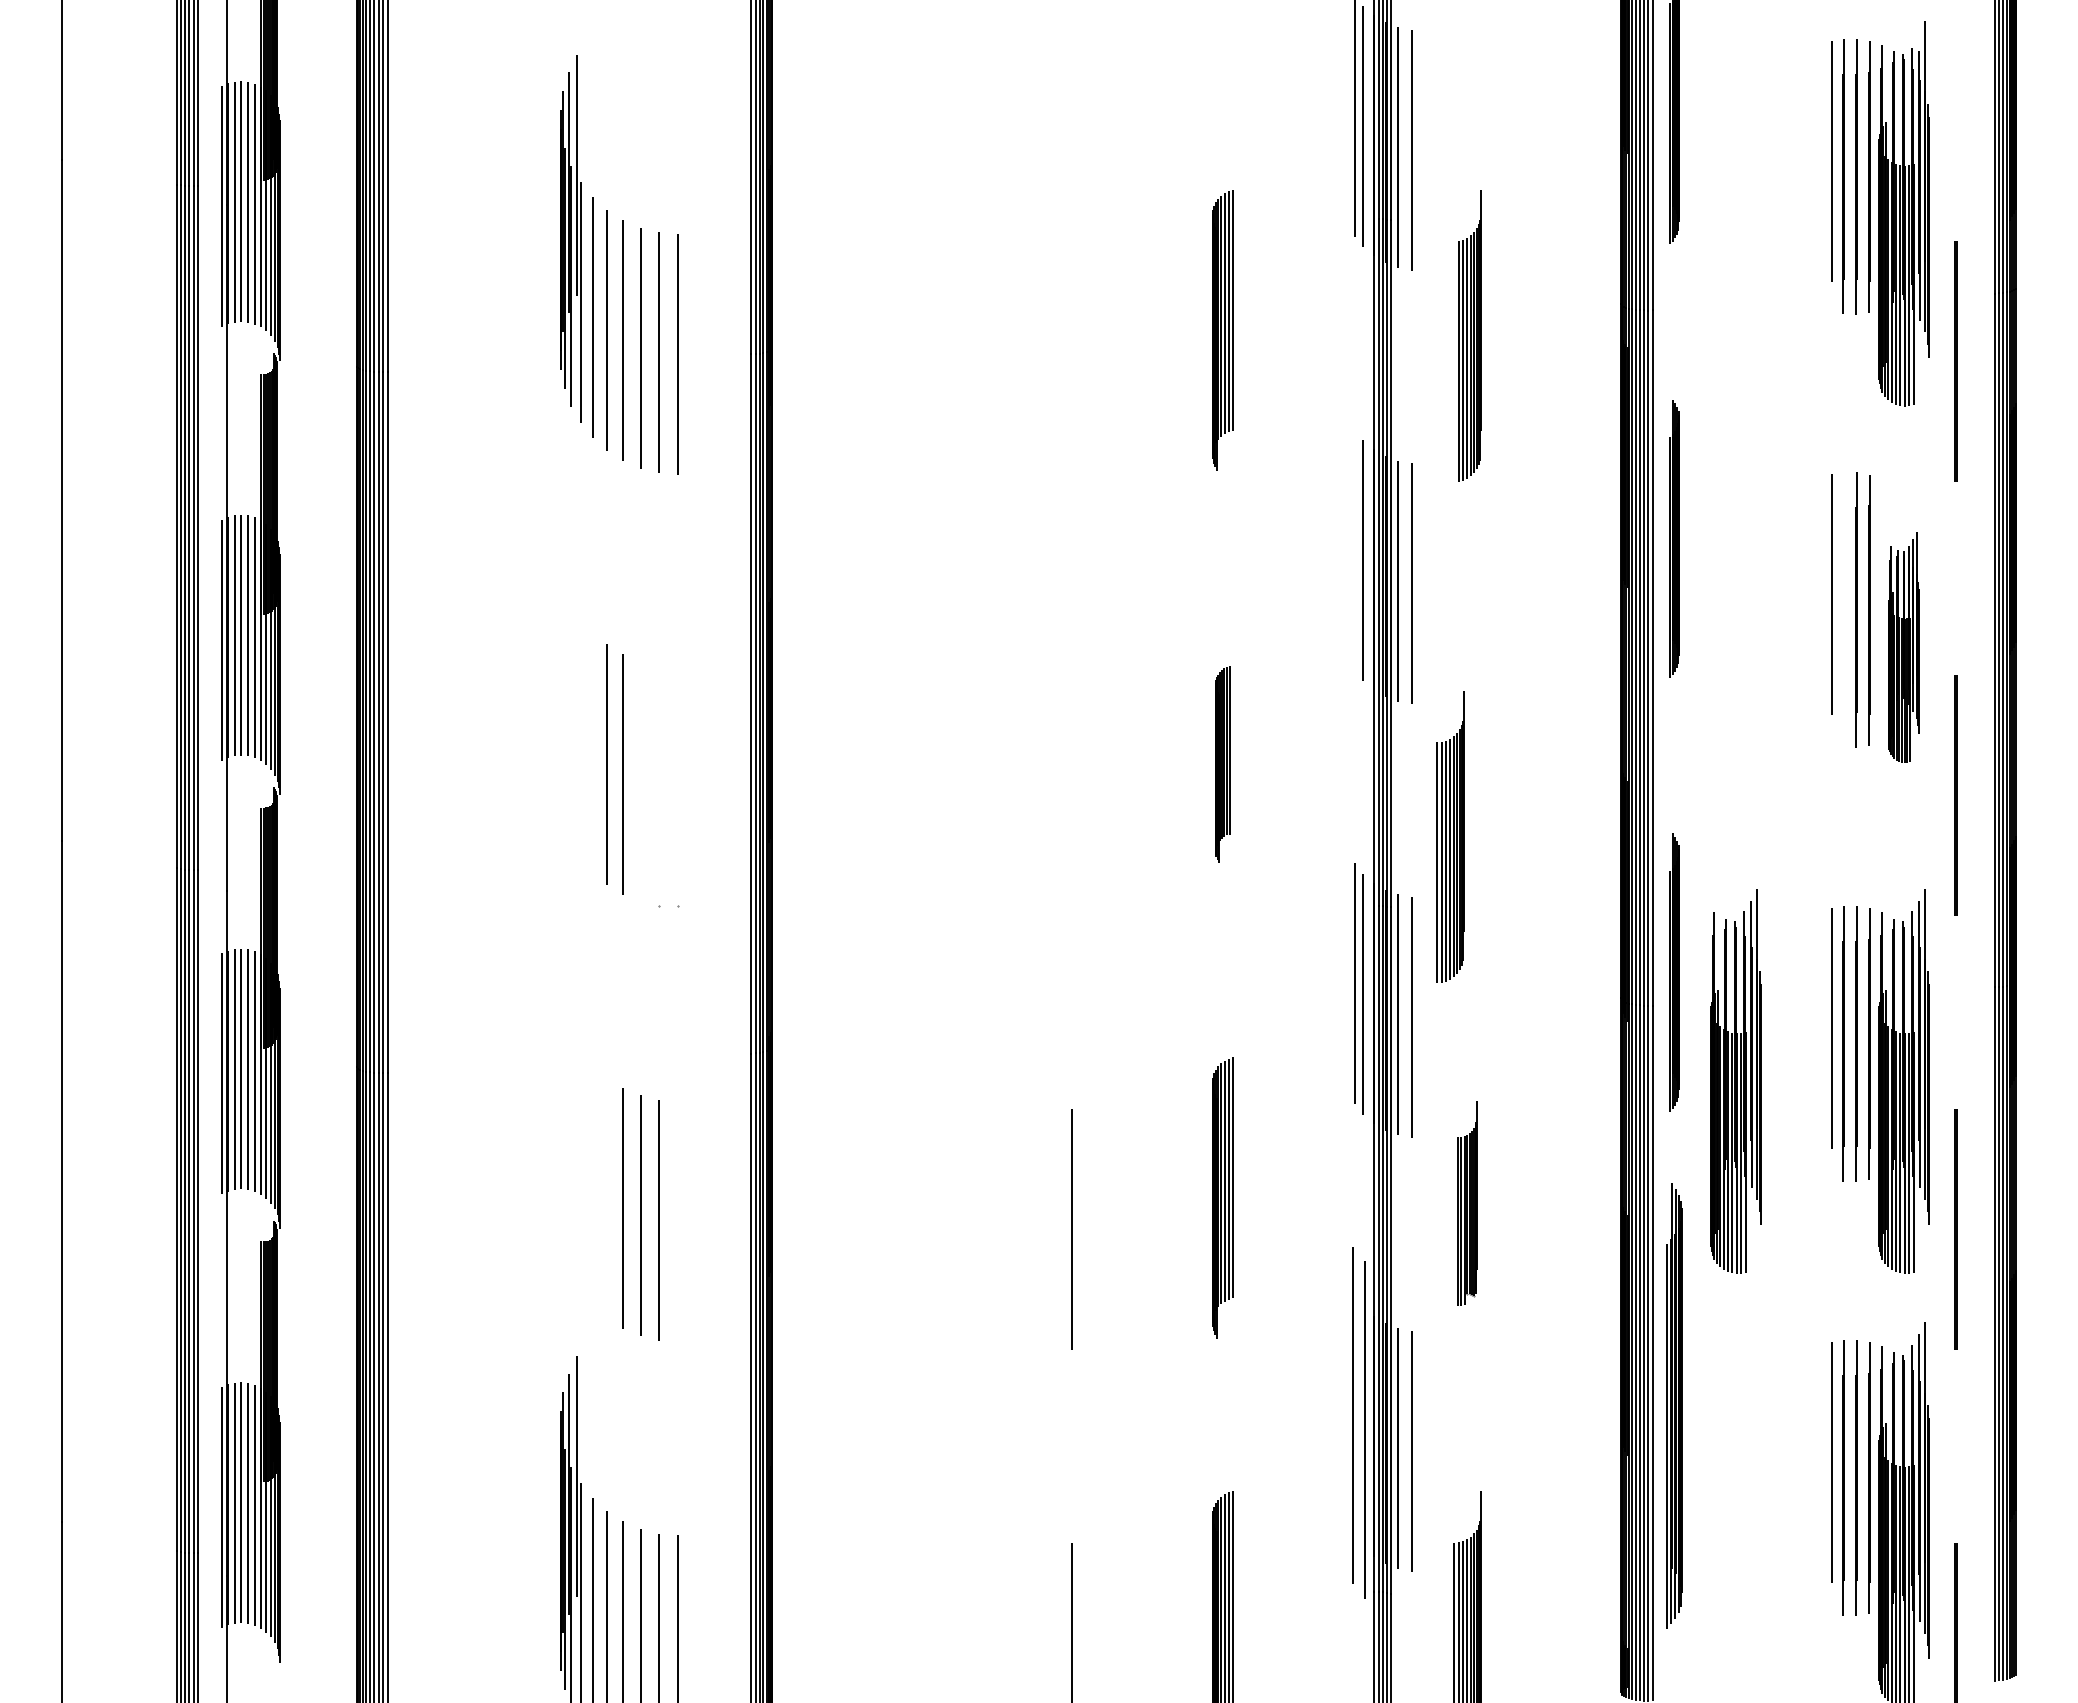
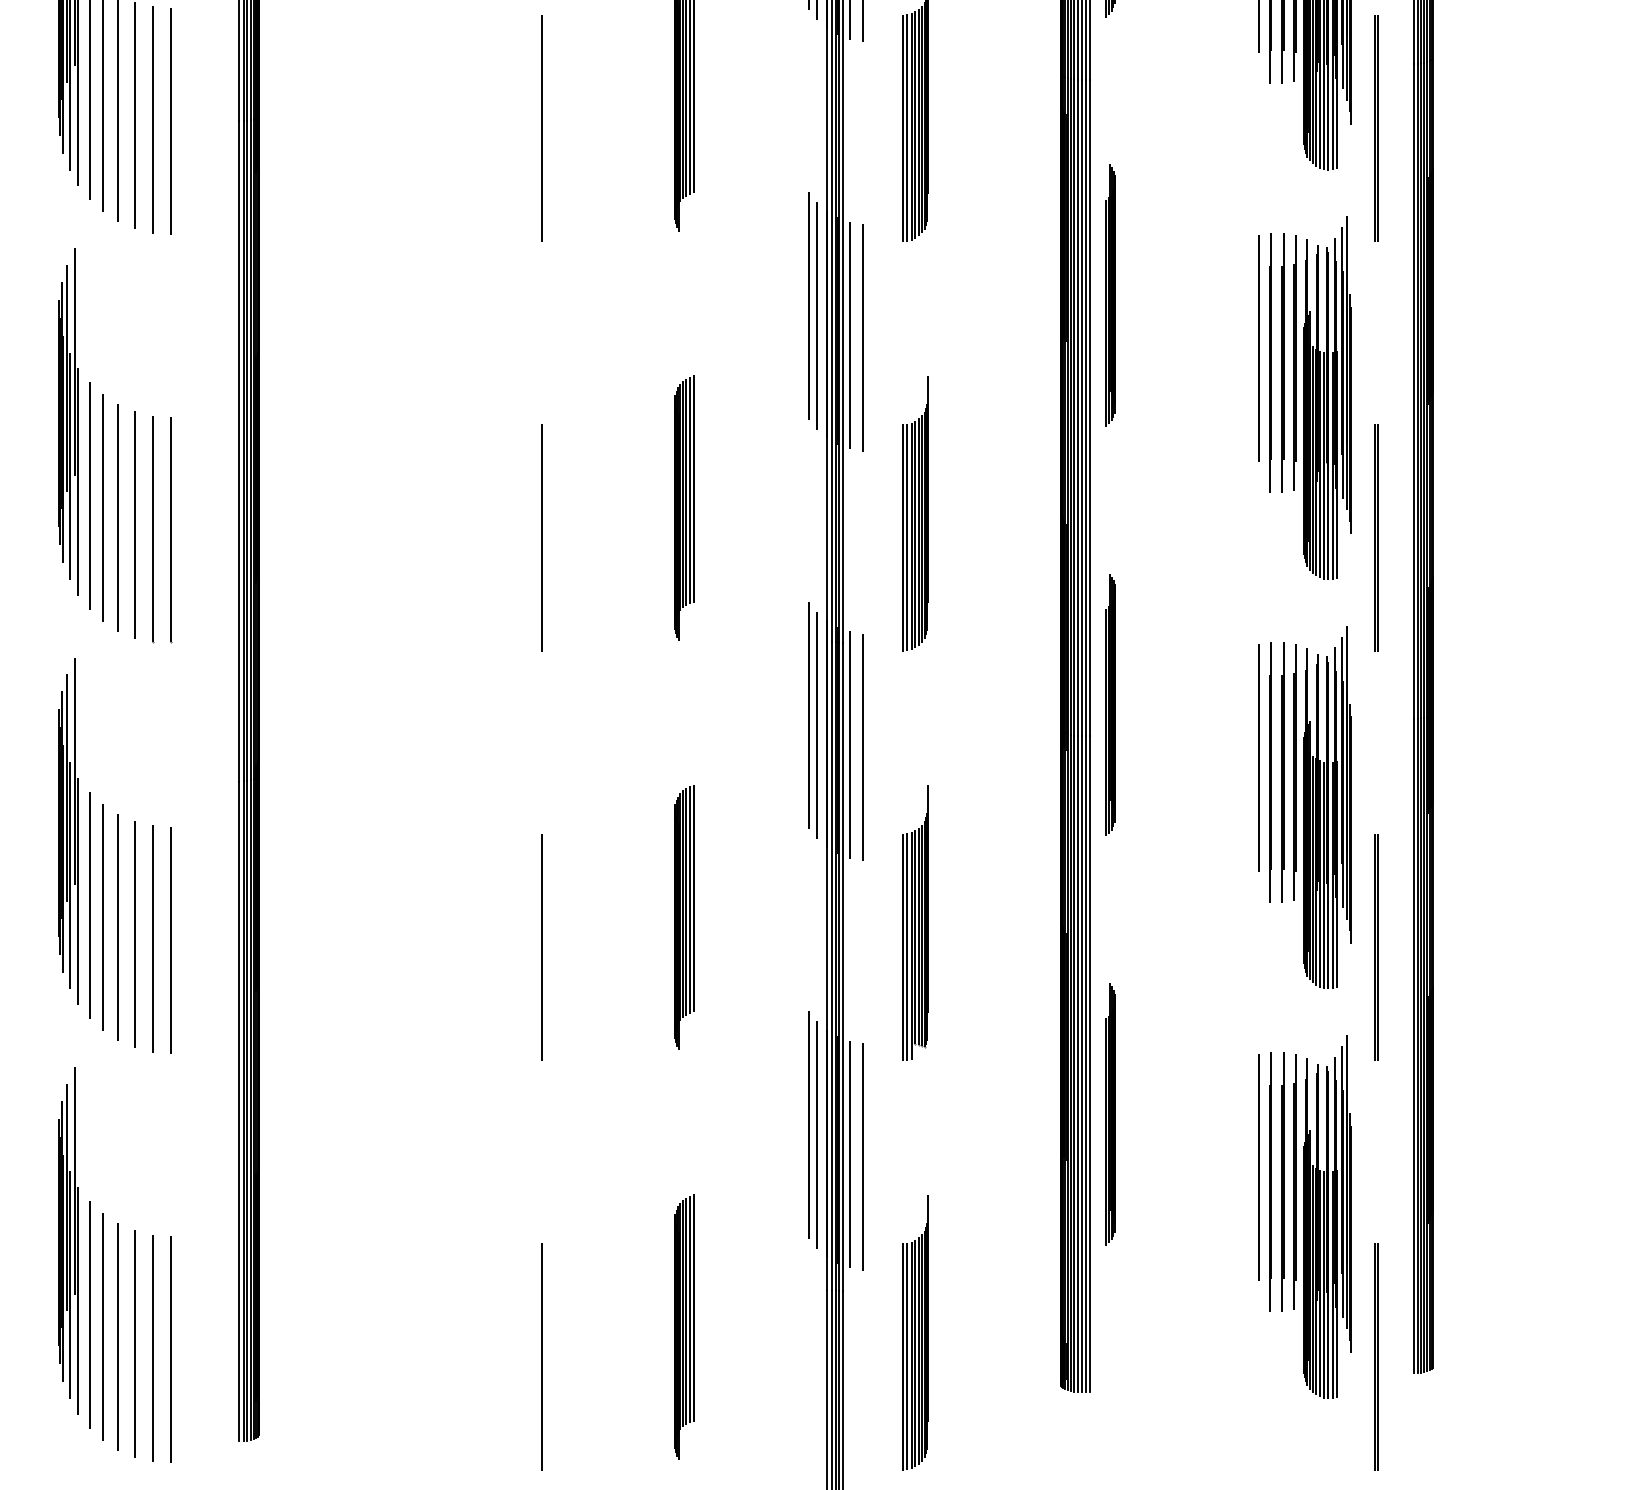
line: (1071, 361) -> (541, 128), added
line: (1454, 361) -> (903, 128), added
line: (1354, 549) -> (808, 305), added
line: (1843, 609) -> (1270, 362), added
part: (1903, 647) -> (1327, 398), size x1.67
part: (570, 672) -> (68, 421), added
line: (592, 750) -> (89, 495), added
part: (1222, 764) -> (684, 508), size x1.43
line: (640, 781) -> (134, 524), added
line: (659, 786) -> (152, 529), added
line: (678, 786) -> (170, 529), added
line: (1071, 795) -> (541, 537), added
part: (1450, 836) -> (915, 513), moved
part: (1735, 1081) -> (1168, 807), removed
part: (570, 1106) -> (68, 831), added
line: (592, 1184) -> (89, 905), added
line: (607, 1197) -> (103, 917), added
part: (1467, 1203) -> (915, 922), size x1.43
line: (678, 1221) -> (170, 939), added
part: (1674, 1406) -> (1110, 1114), size x0.62
part: (1358, 1422) -> (812, 1129), size x0.71

